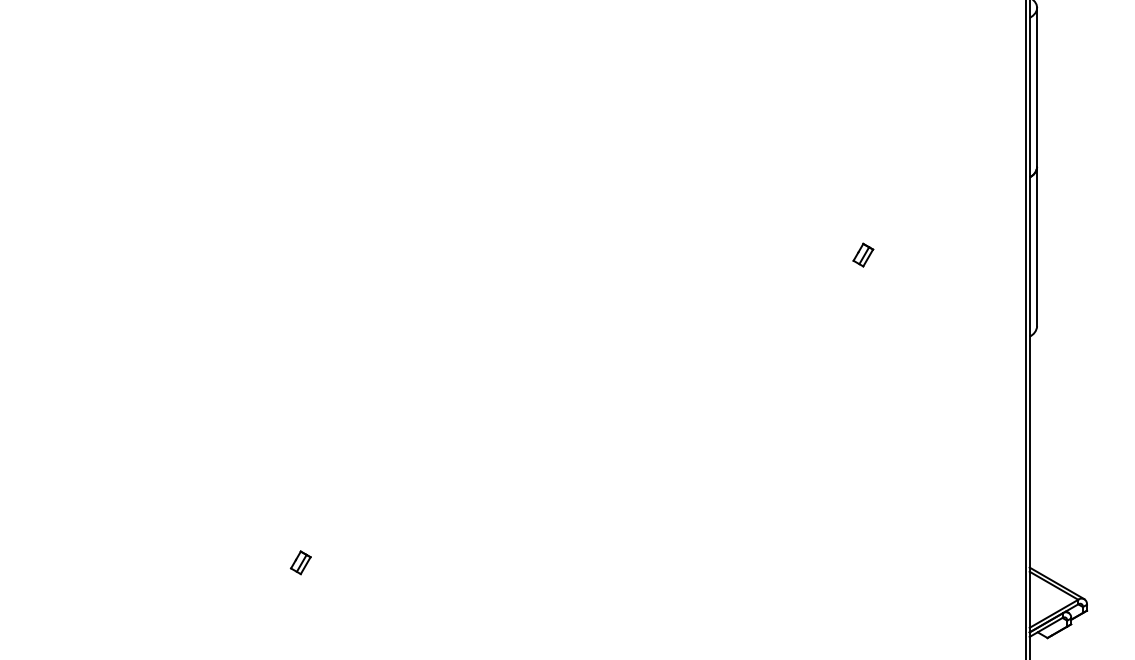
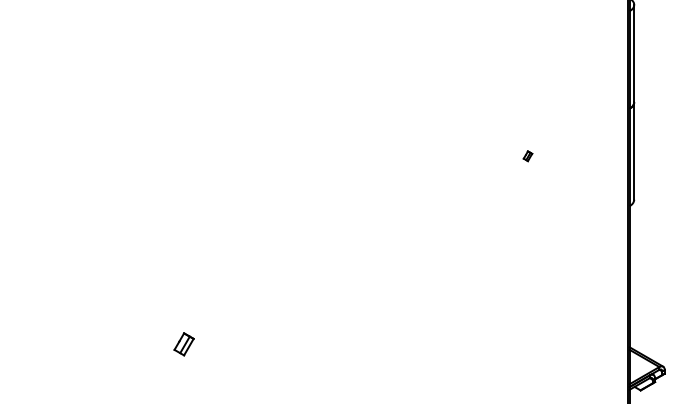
part: (862, 255) -> (527, 156), size x0.7
part: (300, 562) -> (183, 344), size x1.6

